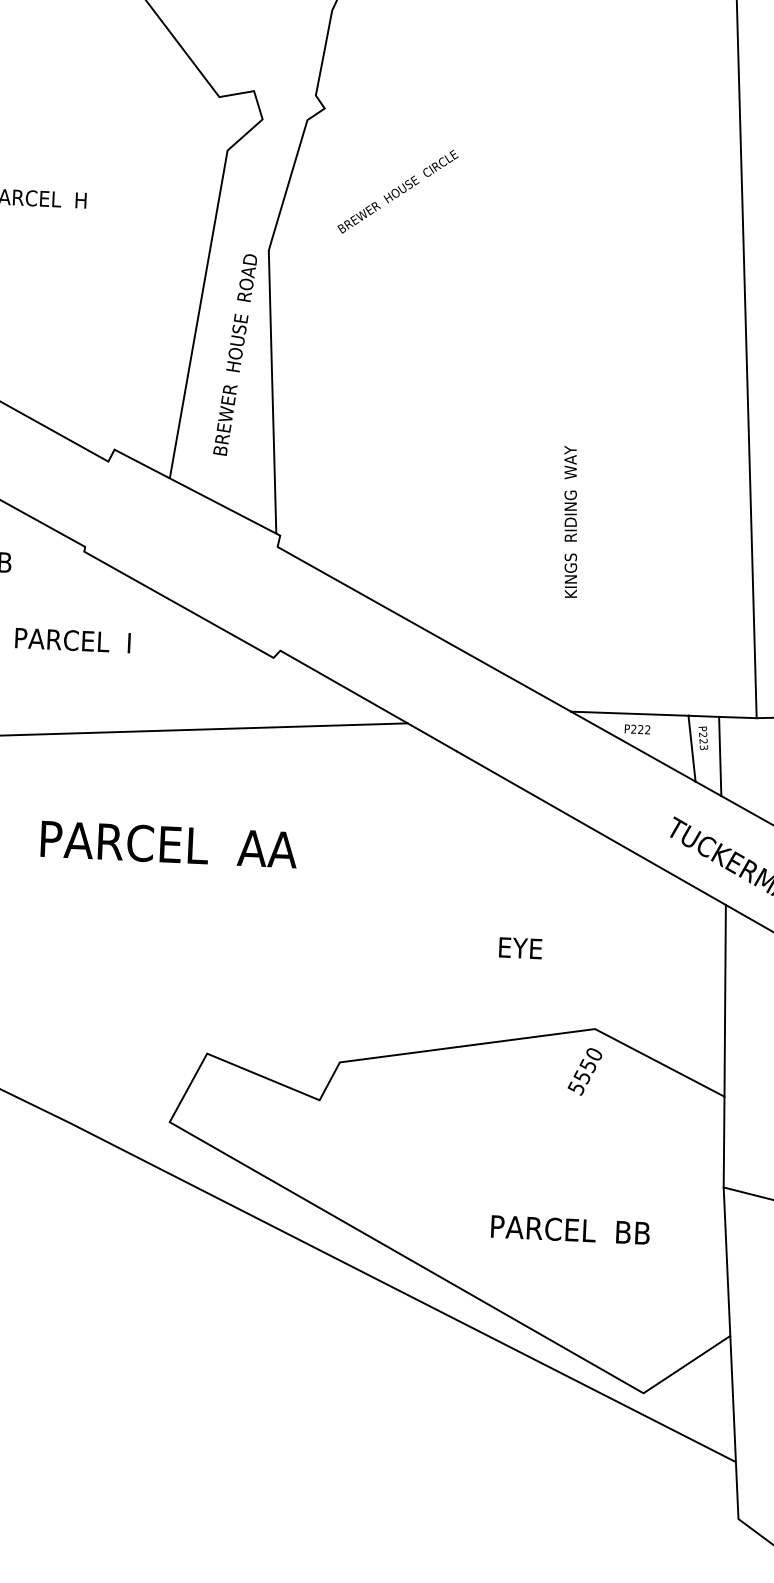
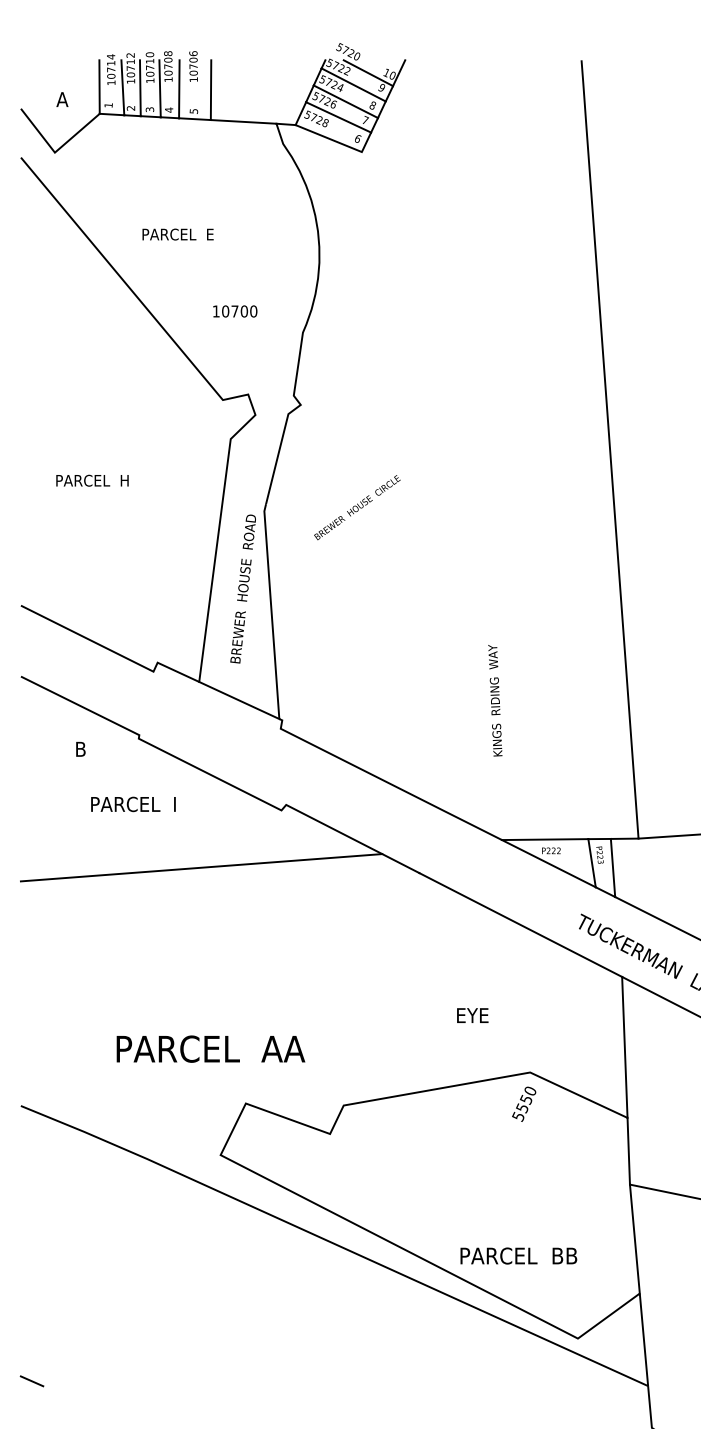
text: (398, 191) -> (357, 507), moved
text: (168, 843) -> (210, 1048), moved
text: (570, 1229) -> (518, 1255), moved

